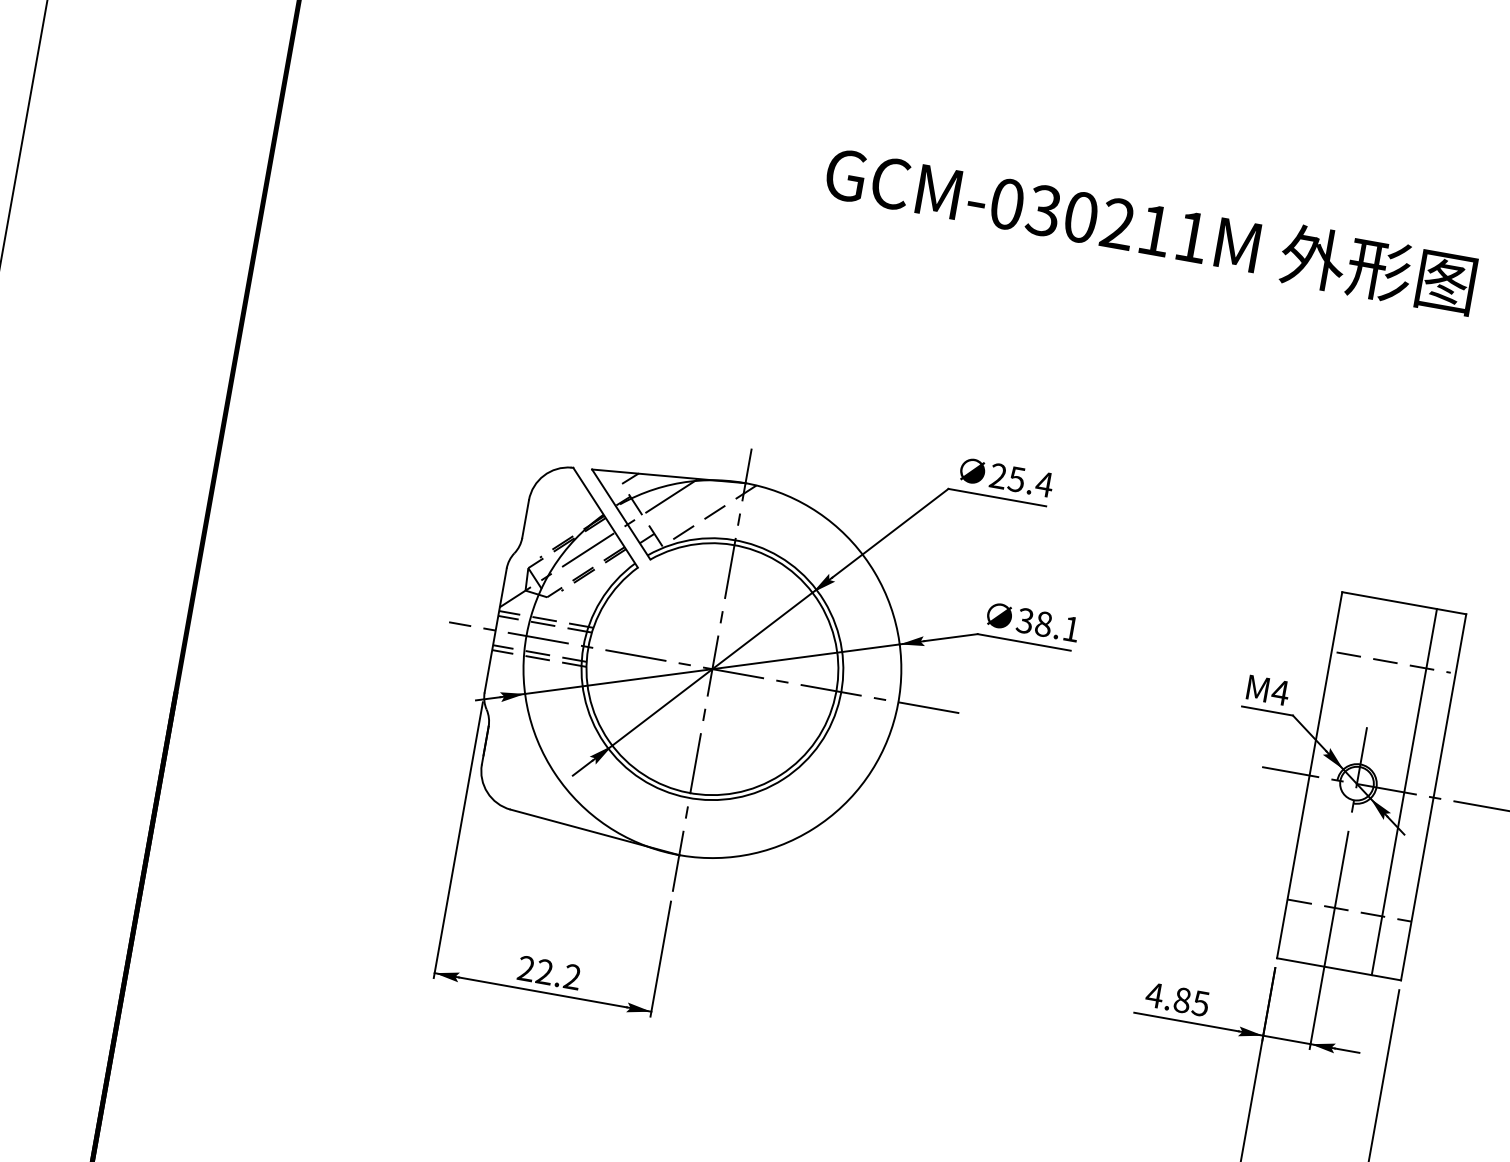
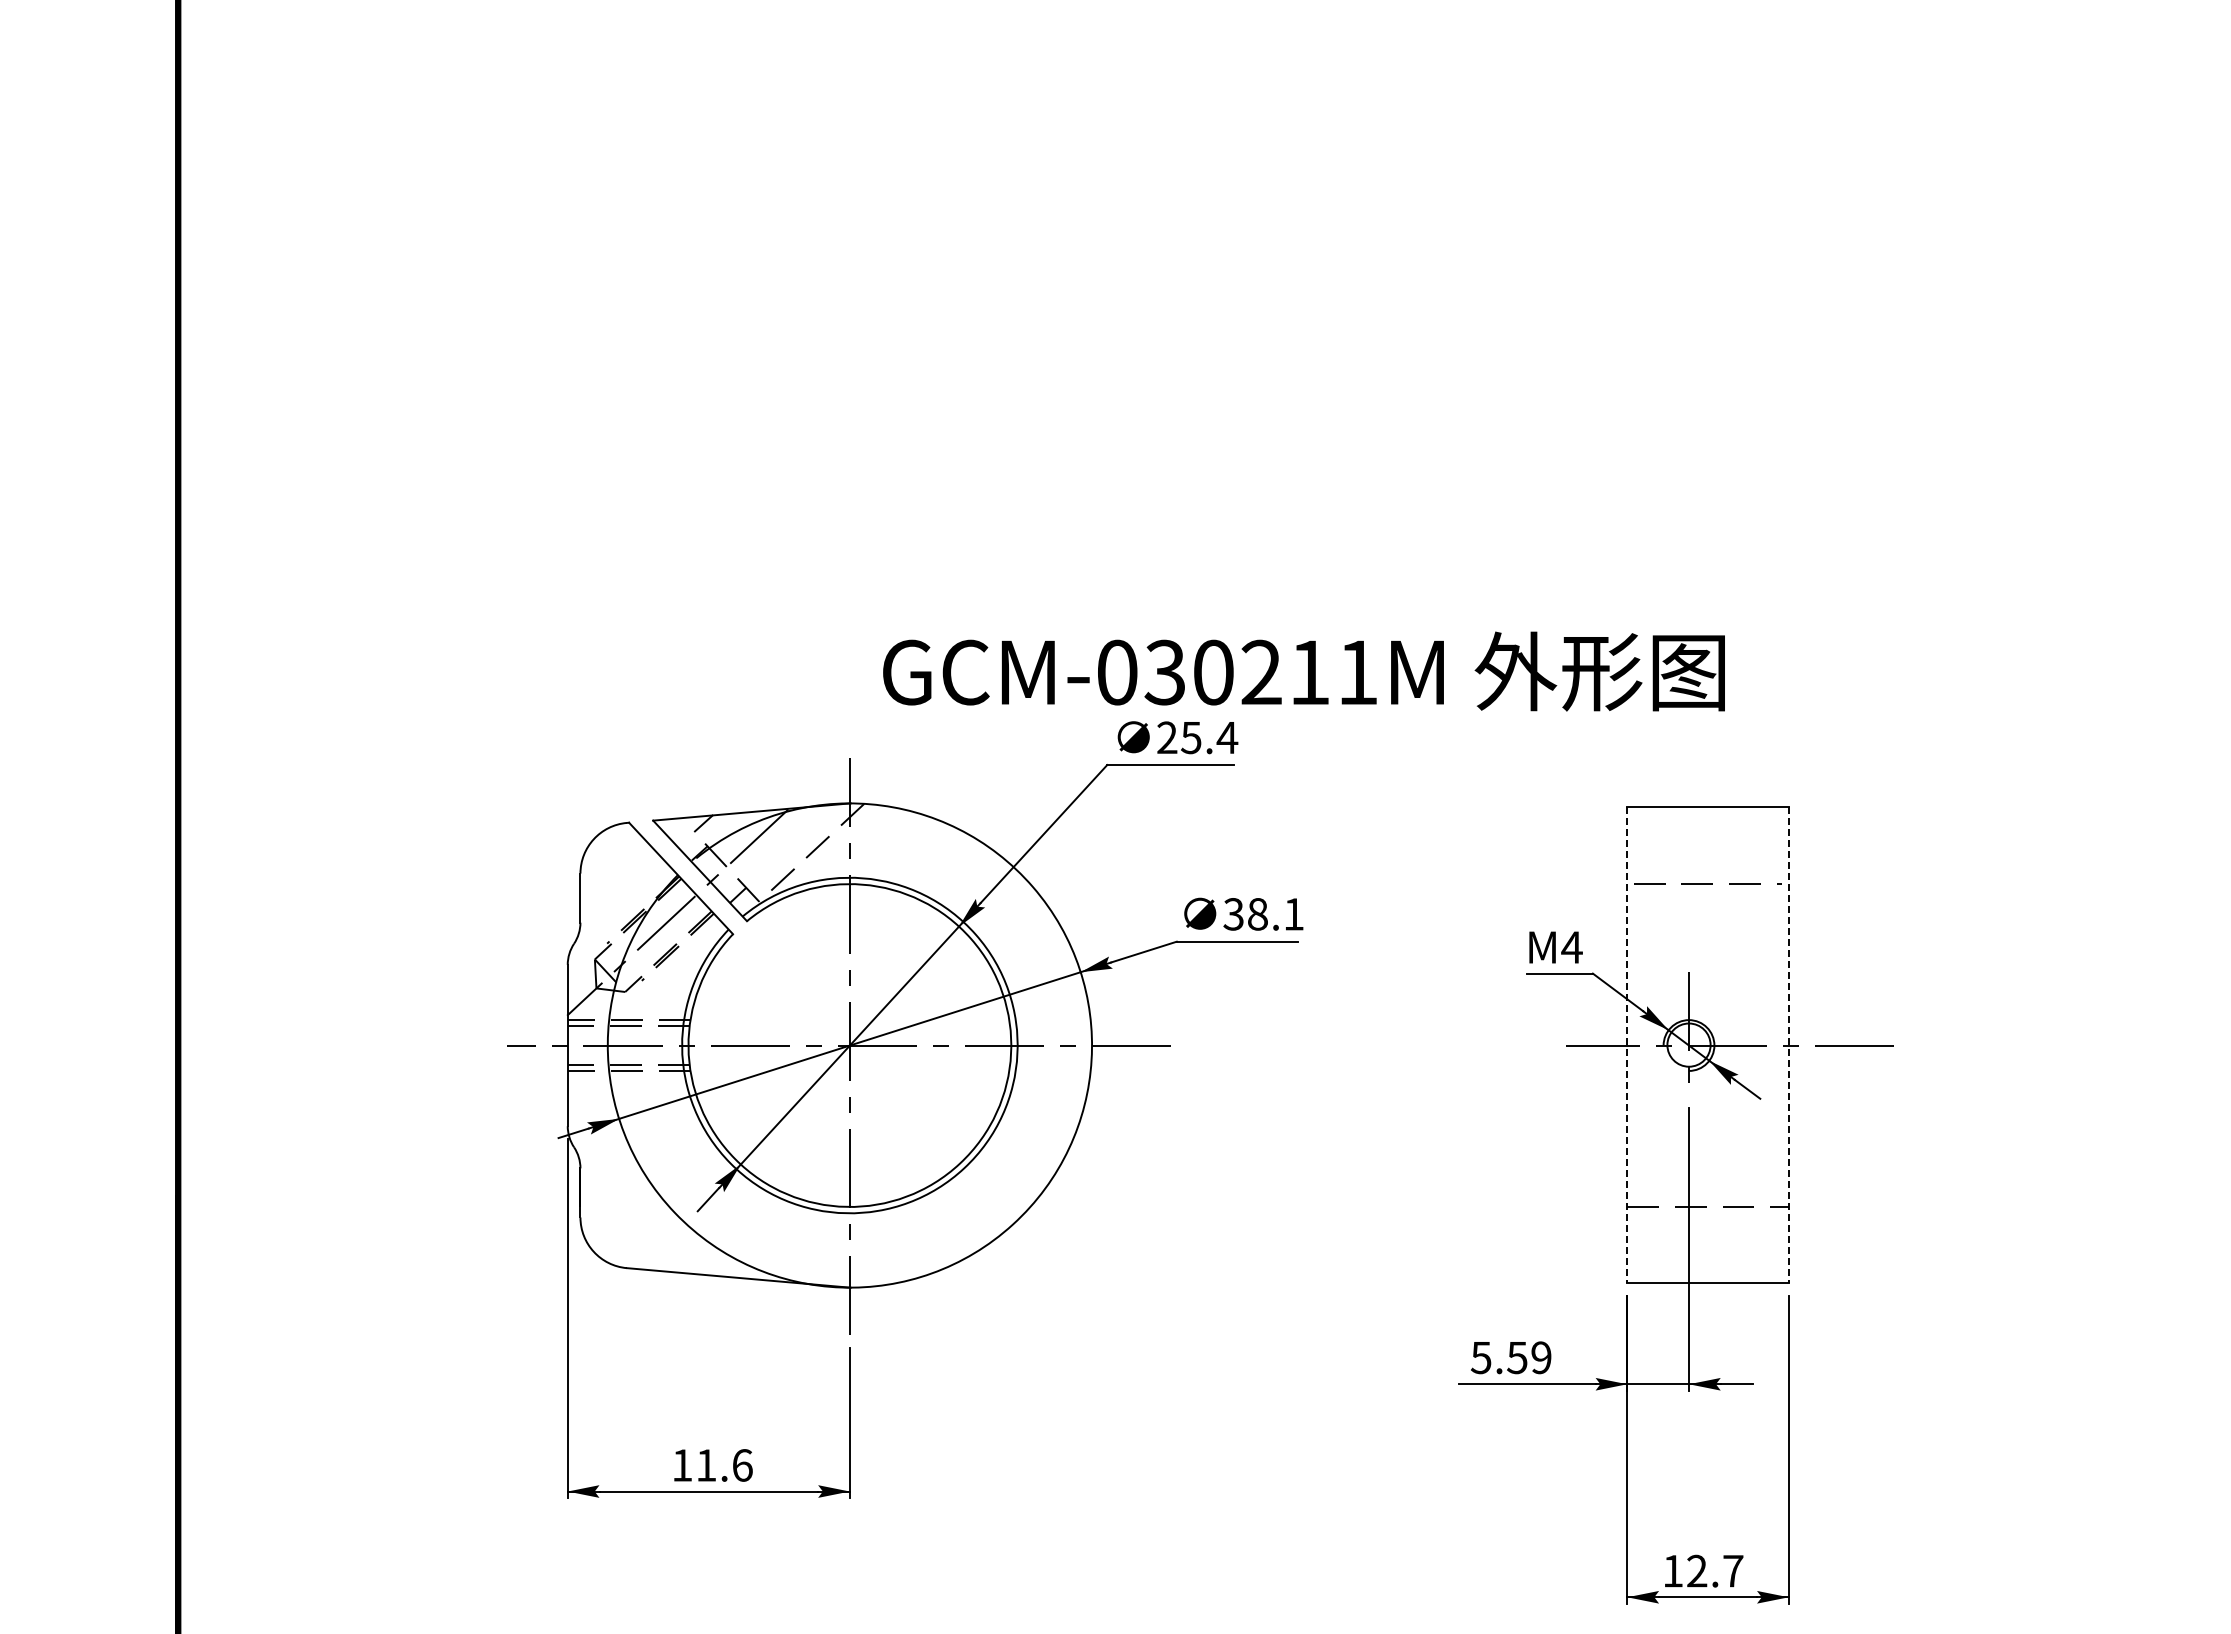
text: (1150, 228) -> (1303, 671), moved
line: (1309, 775) -> (1627, 1045), solid -> dashed
line: (1404, 791) -> (1750, 1044), removed
line: (1433, 797) -> (1788, 1045), solid -> dashed
text: (549, 972) -> (712, 1465), 22.2 -> 11.6
text: (1177, 999) -> (1510, 1357), 4.85 -> 5.59

